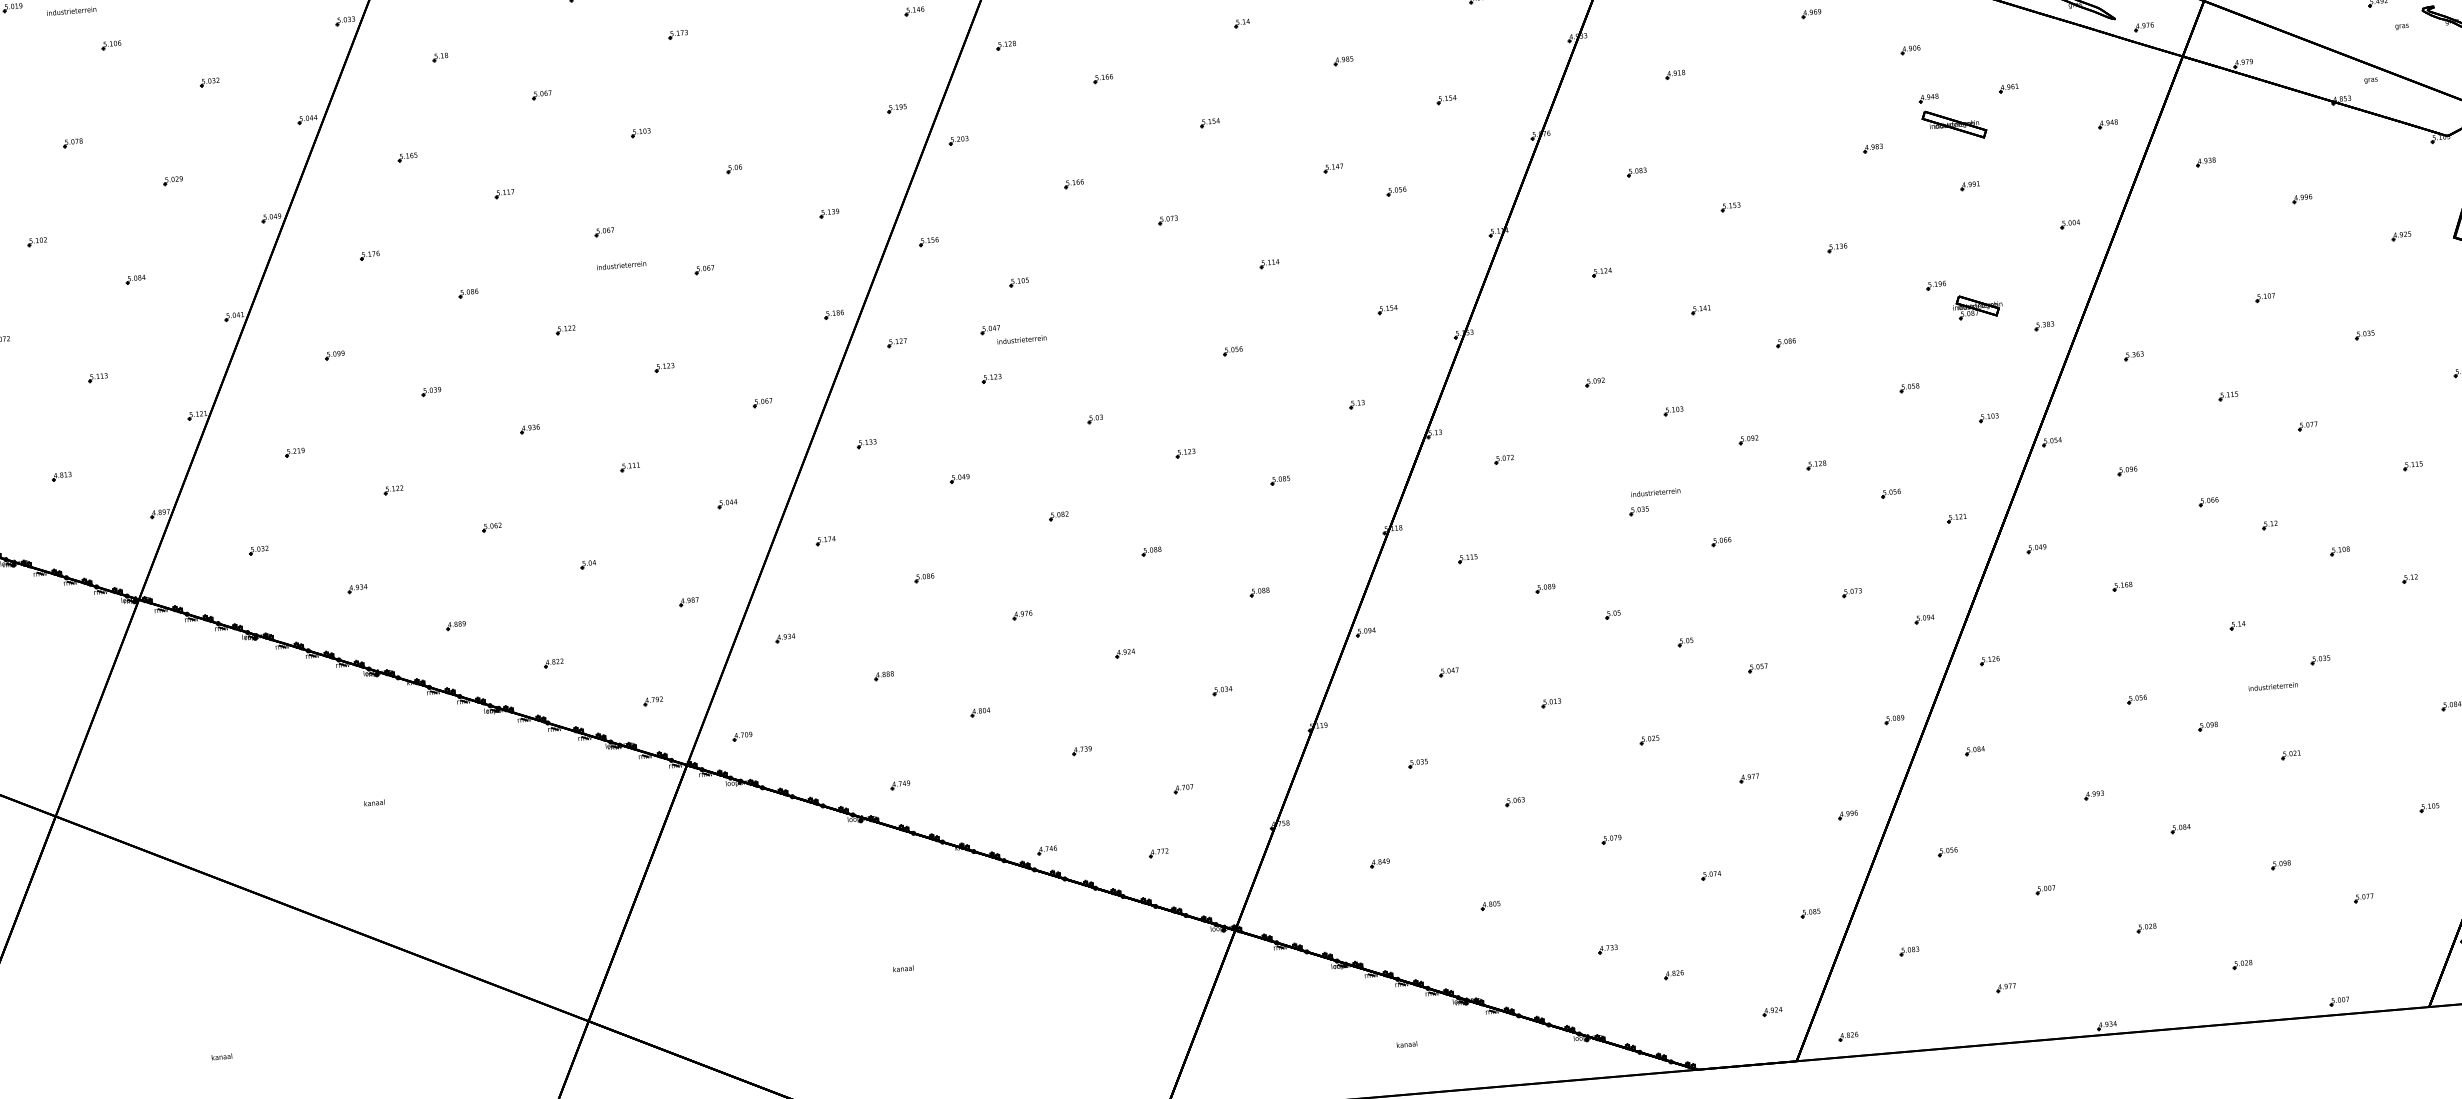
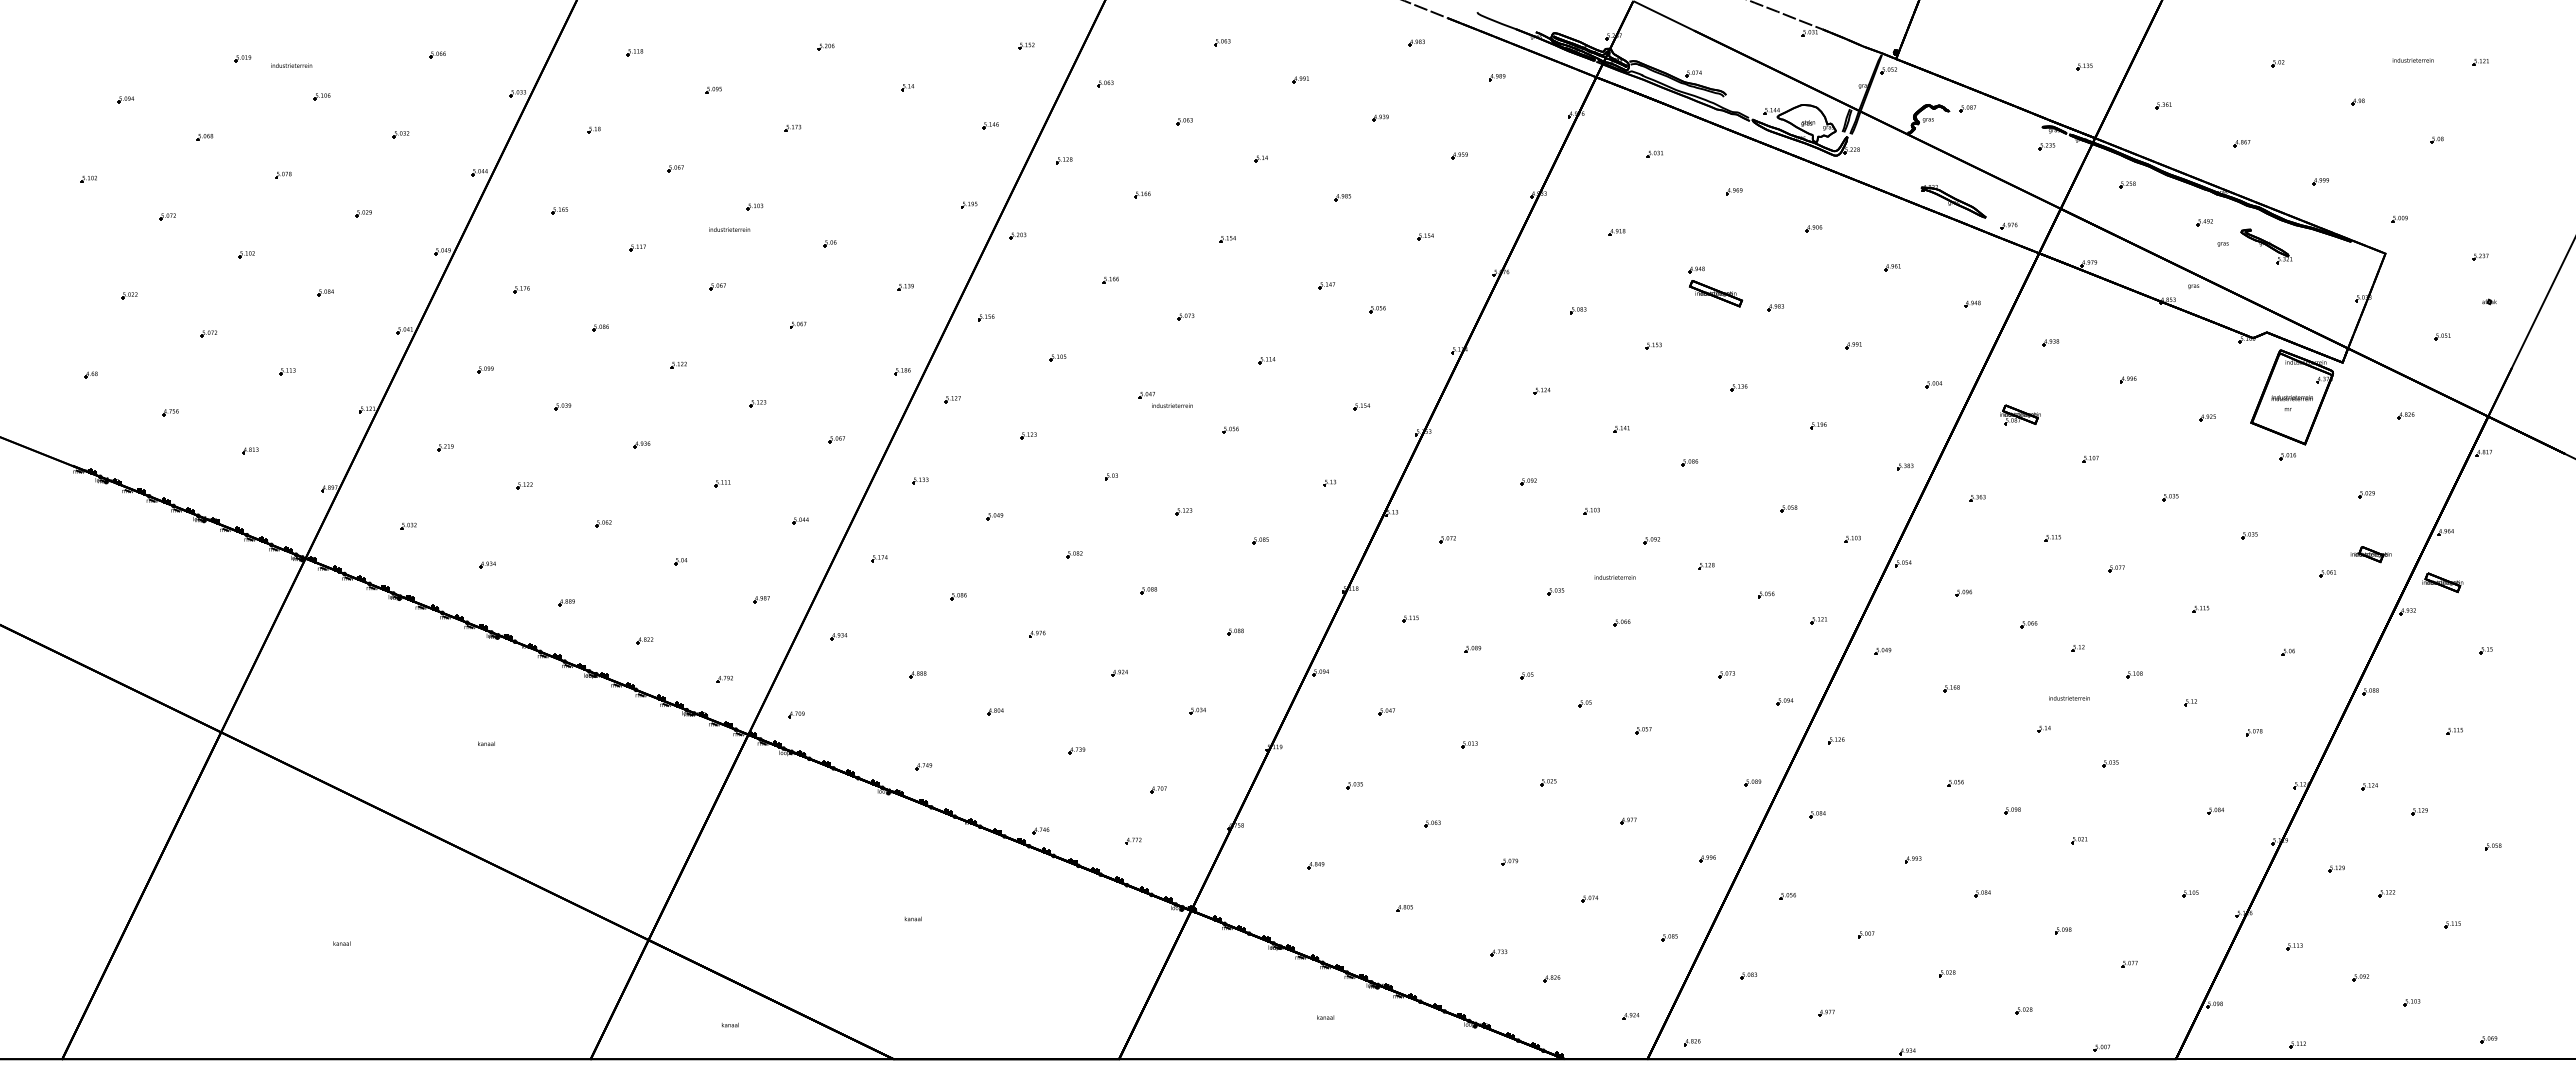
part: (1953, 116) -> (1715, 286), moved
text: (621, 265) -> (729, 229), moved
part: (1977, 305) -> (2020, 414), moved
part: (1013, 333) -> (1165, 399), moved
text: (1654, 492) -> (1614, 577), moved
text: (2273, 686) -> (2069, 698), moved

